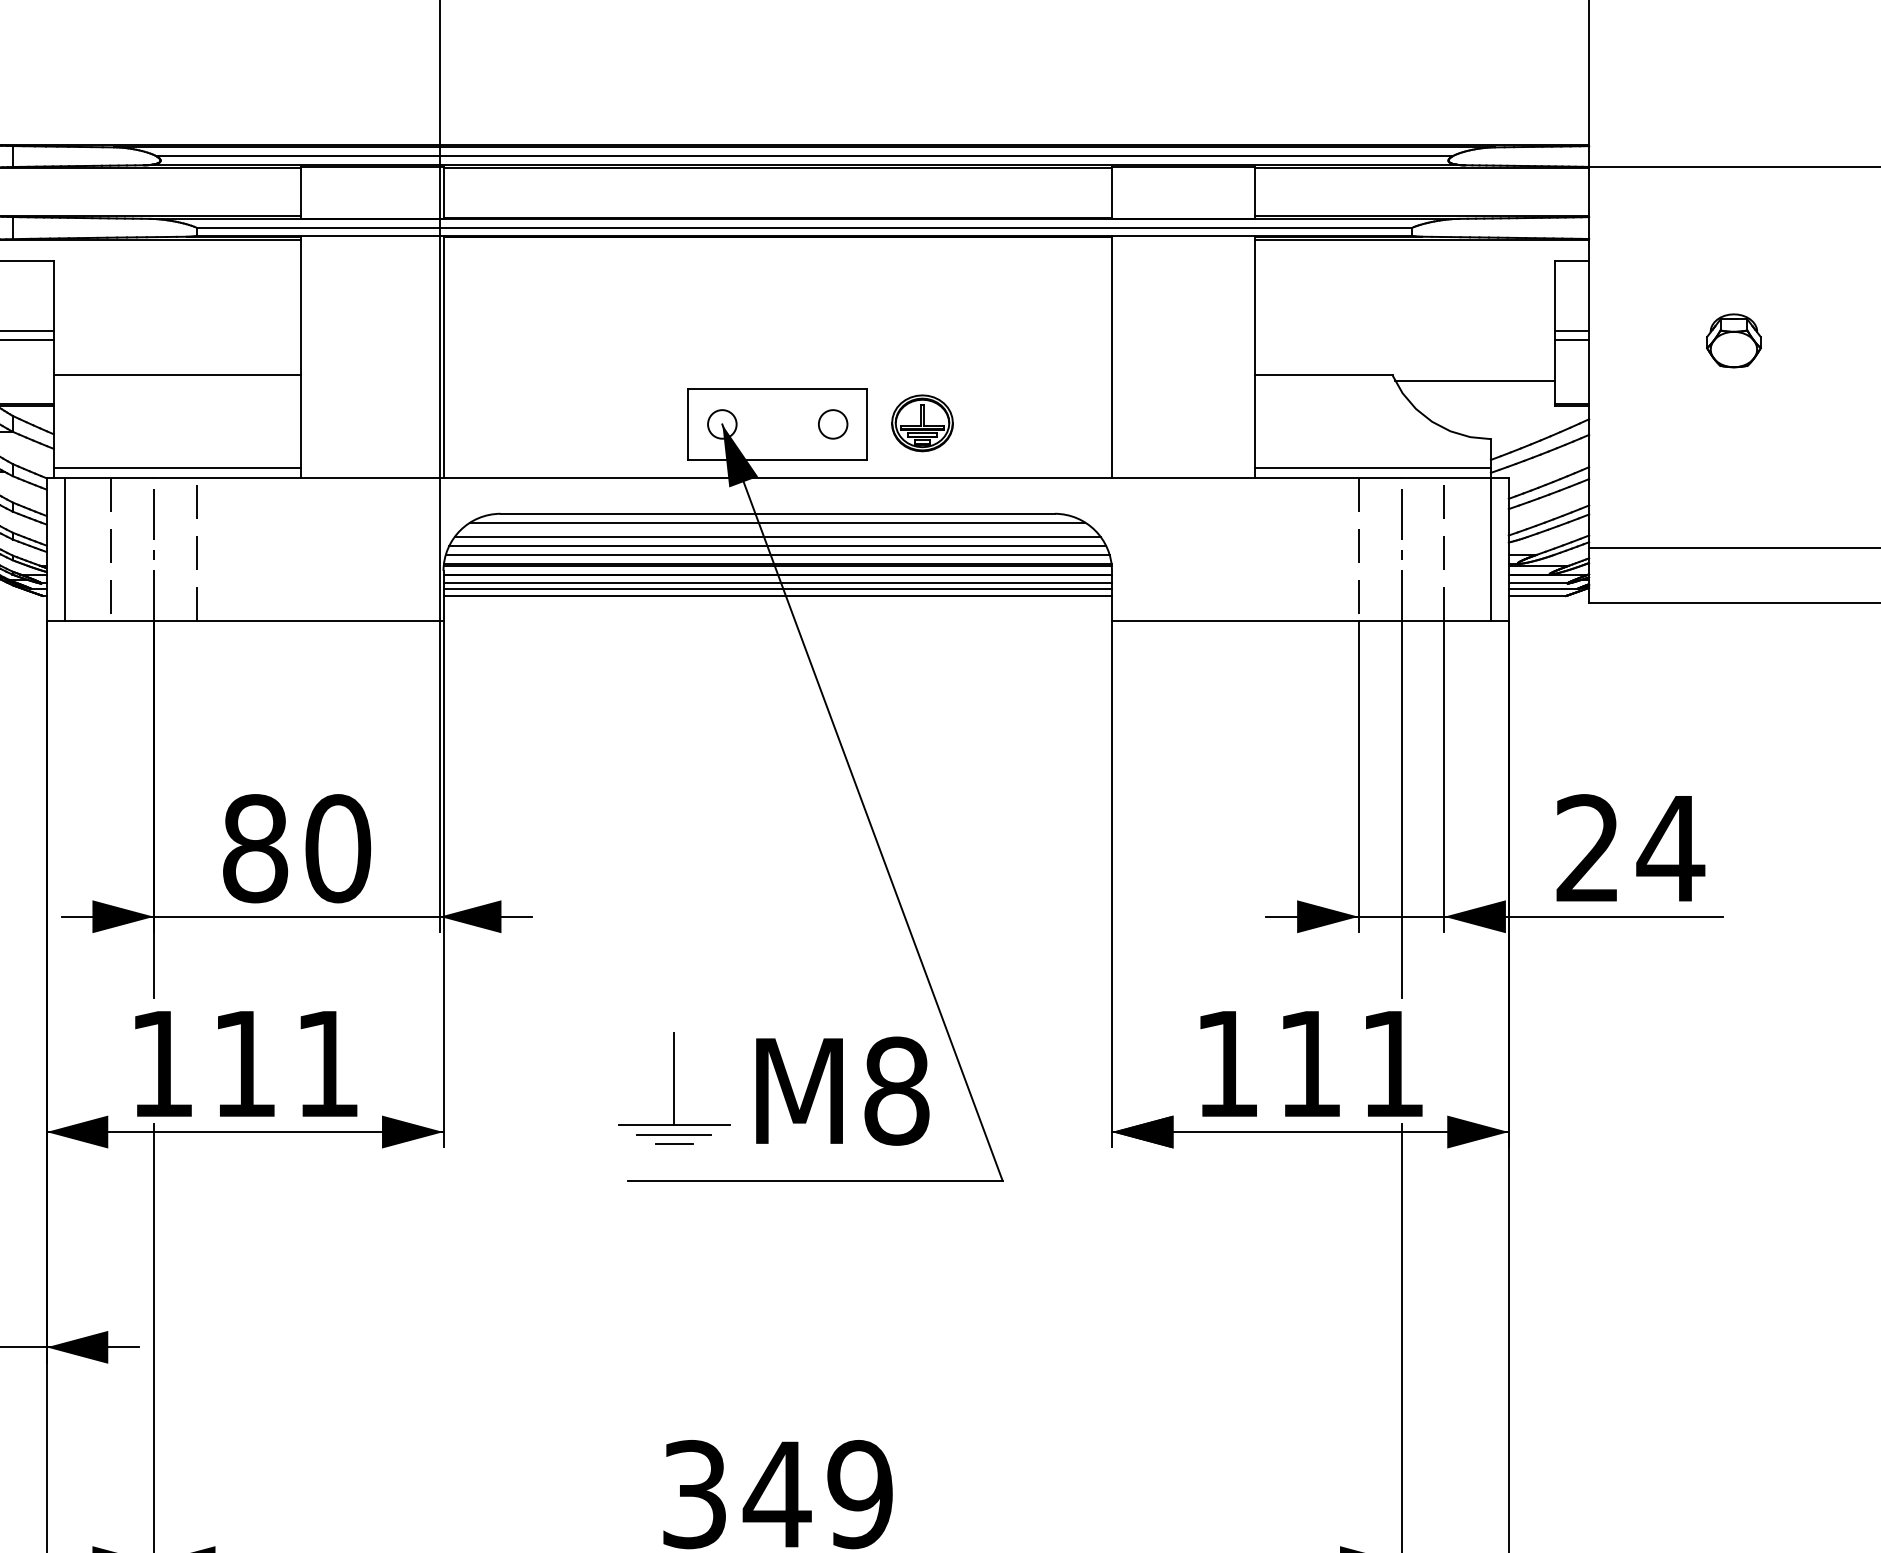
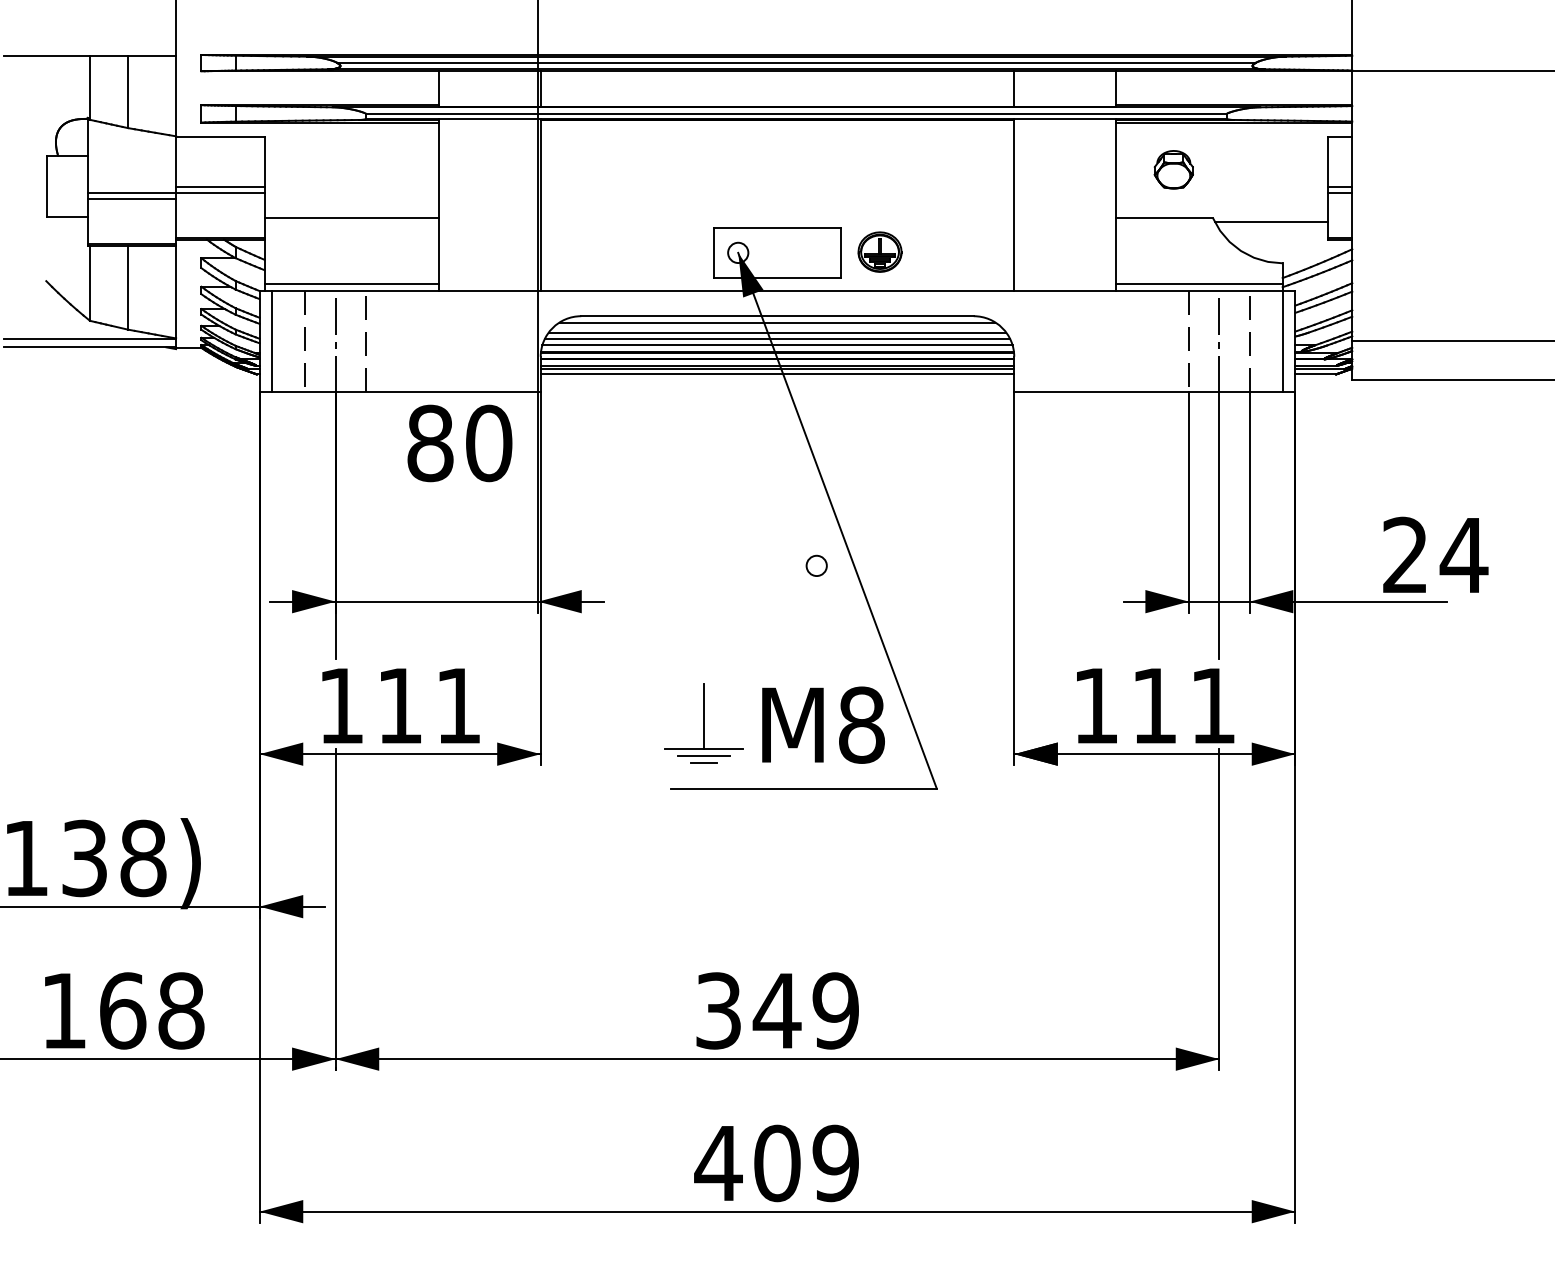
part: (1733, 340) -> (1173, 169), moved
circle: (832, 423) -> (816, 565), moved
text: (1630, 847) -> (1435, 554), moved
text: (296, 848) -> (459, 443), moved

